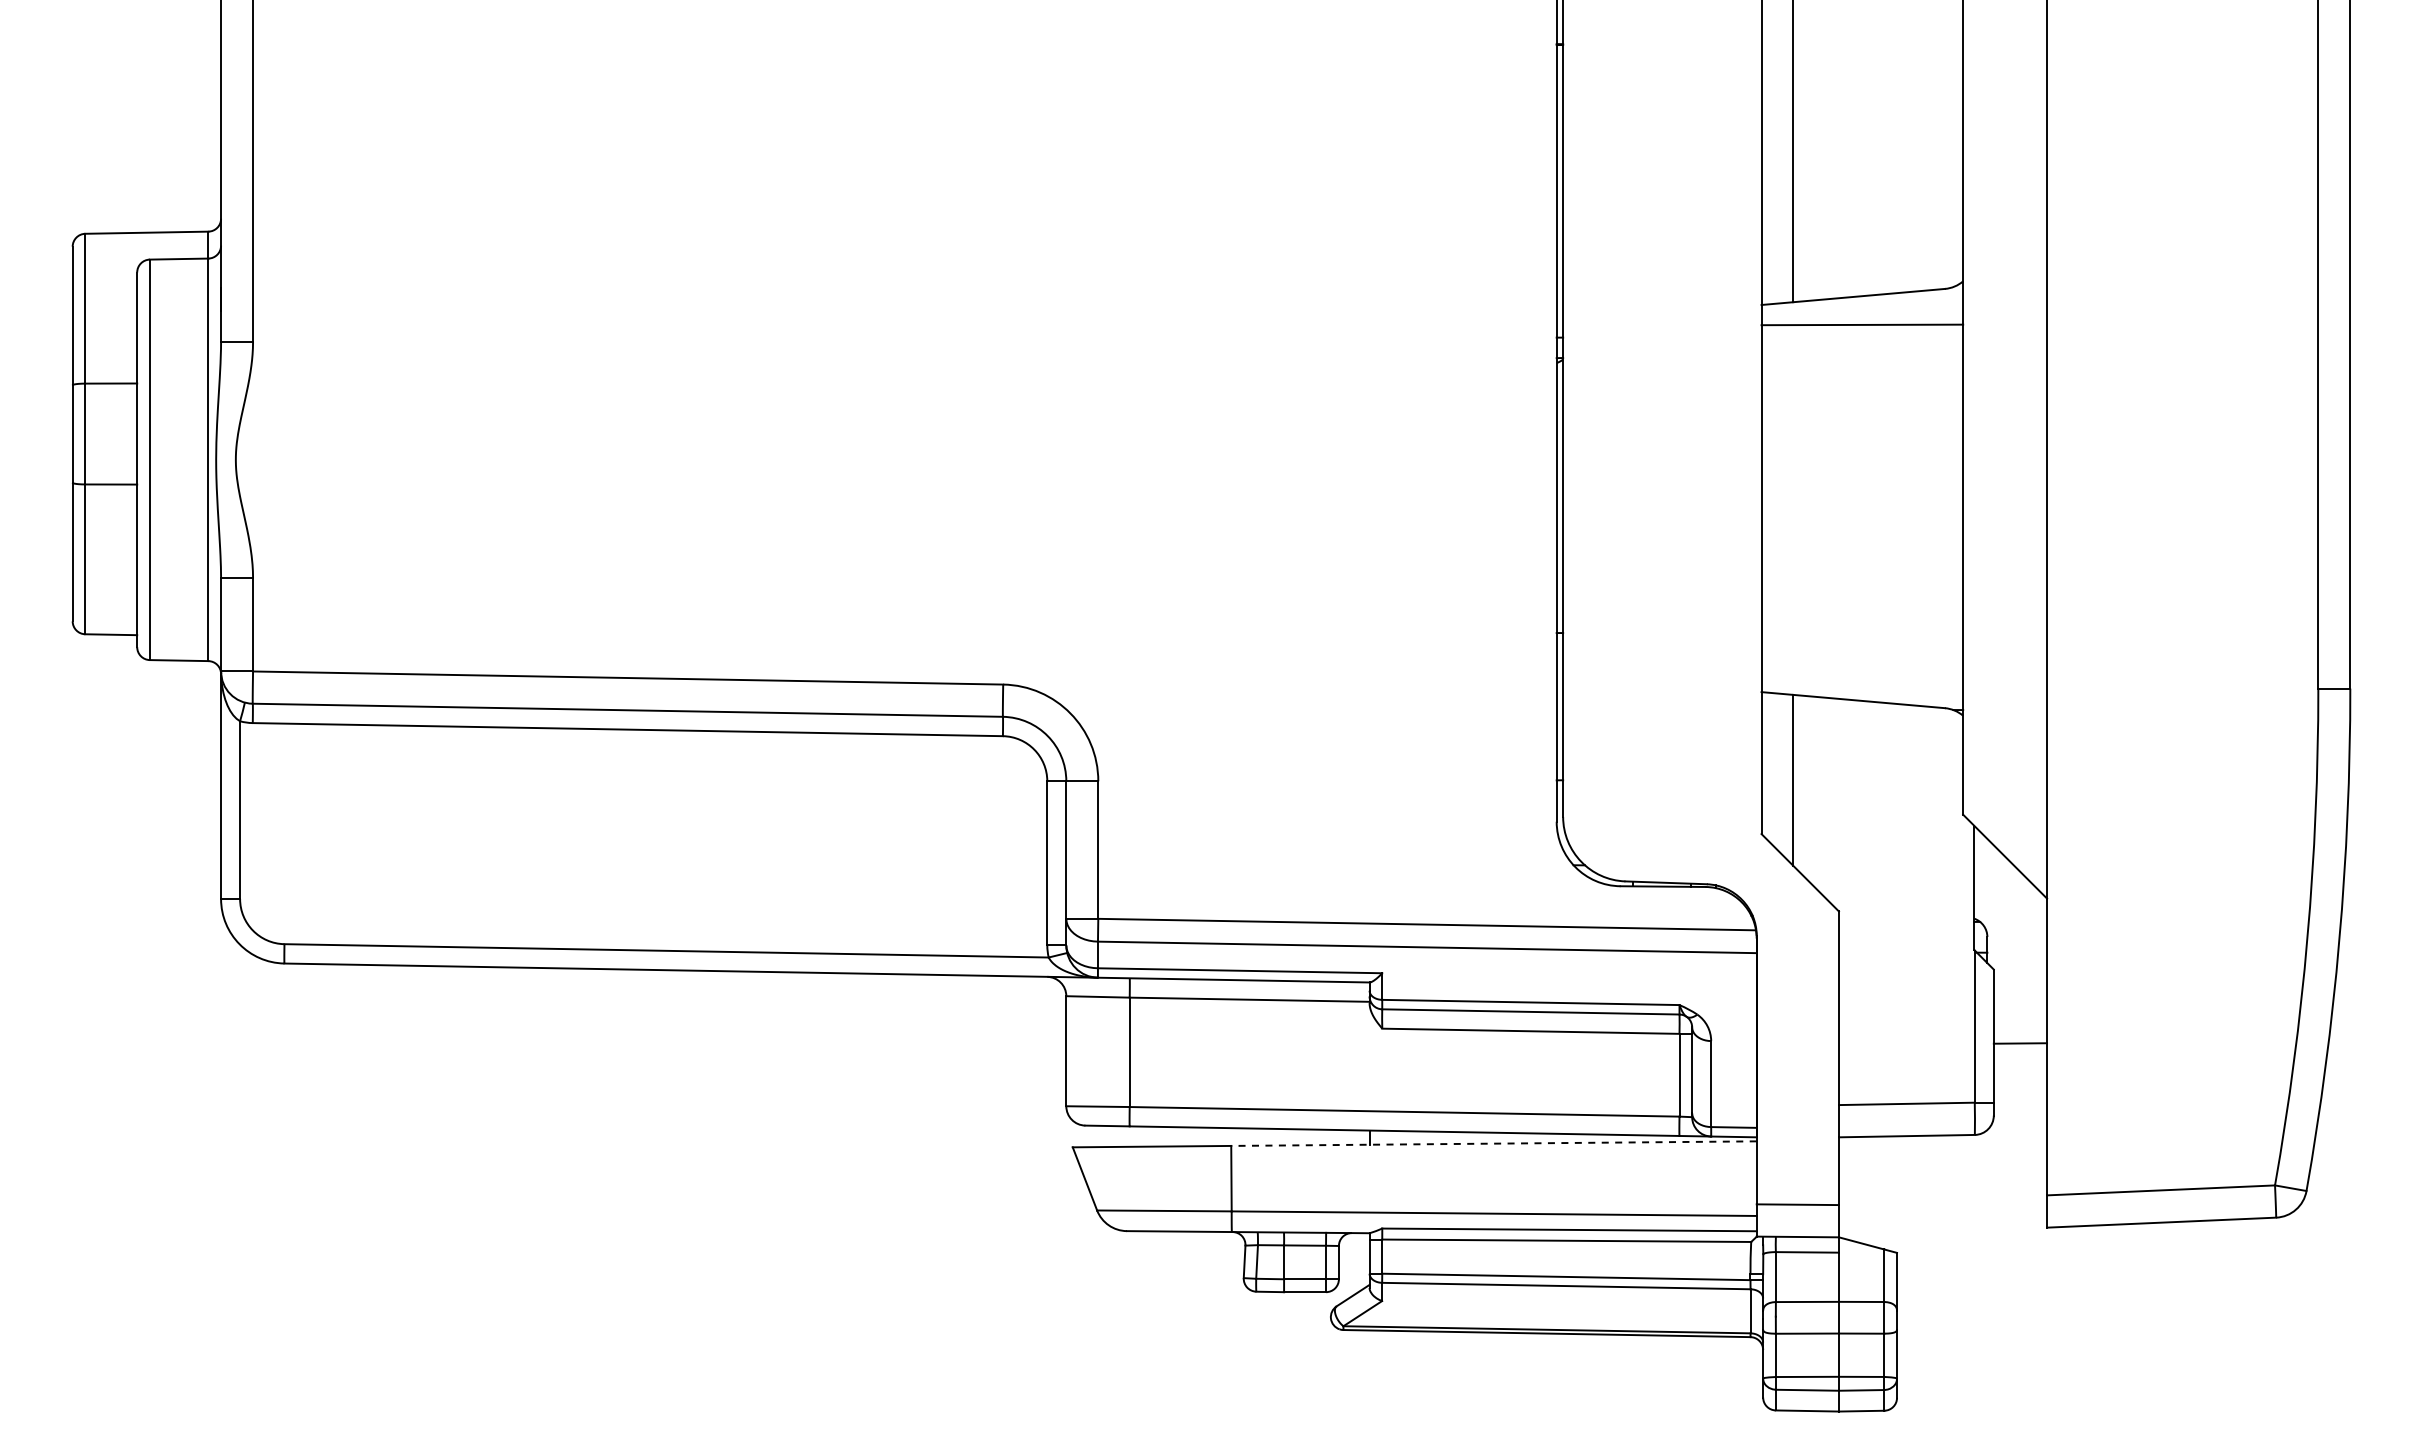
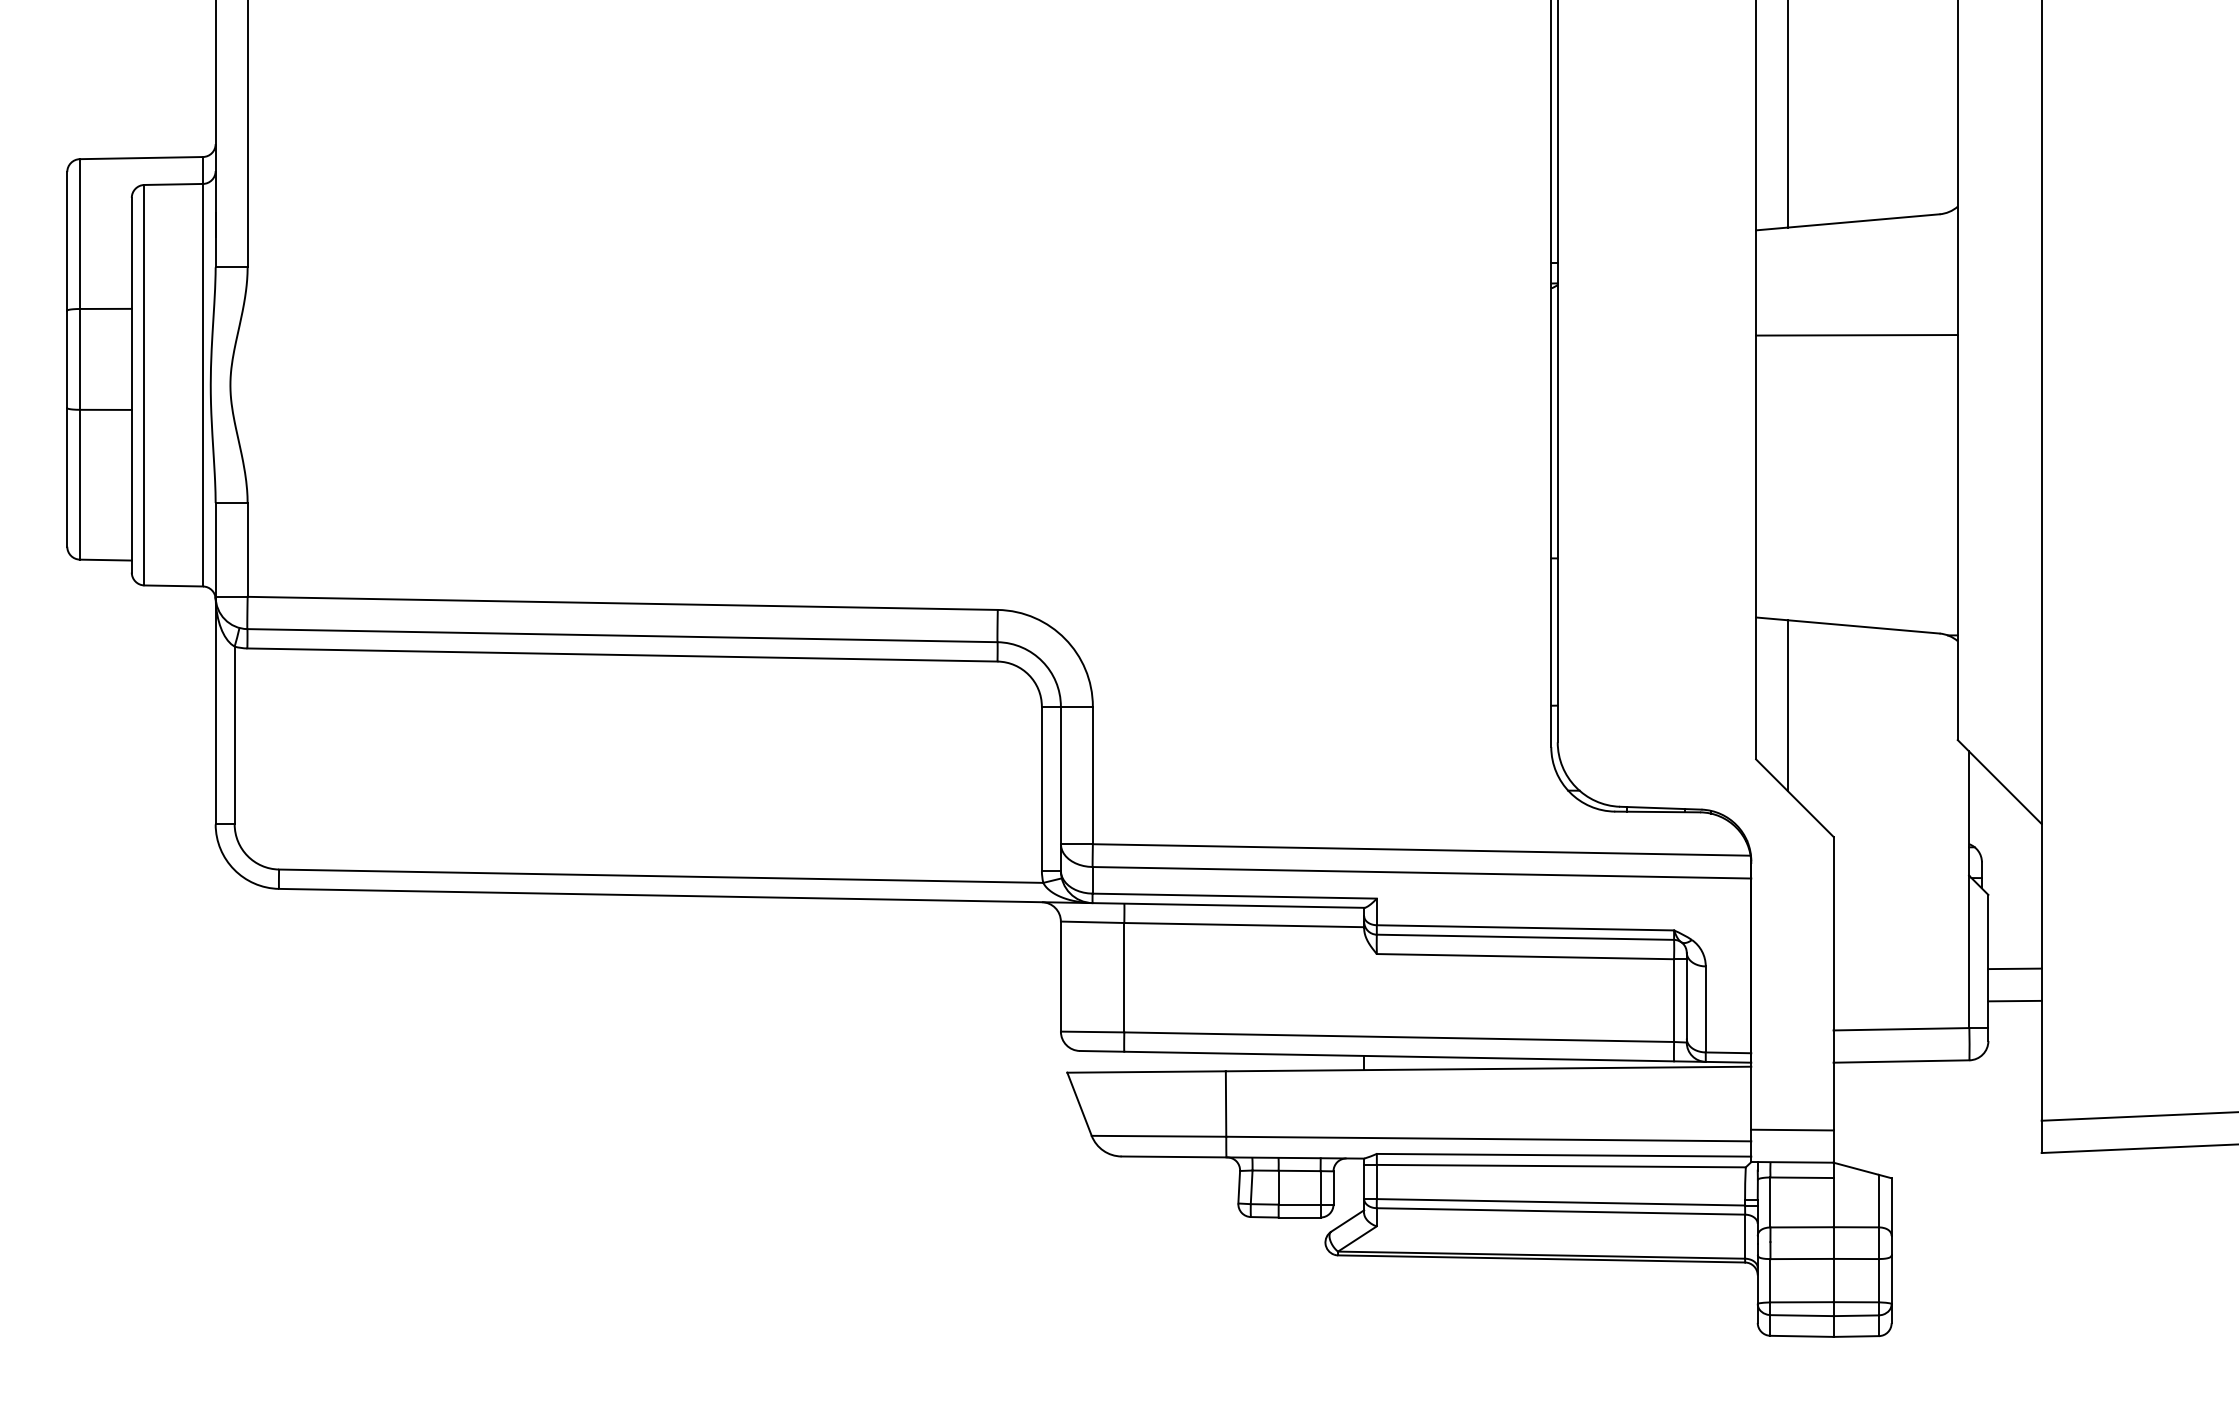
line: (1862, 324) -> (1857, 334), moved
line: (2020, 1075) -> (2015, 1000), added
line: (1493, 1143) -> (1488, 1068), dashed -> solid

